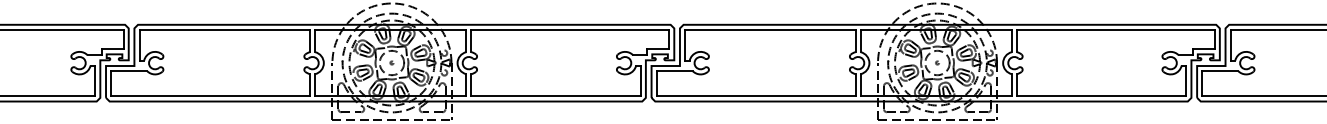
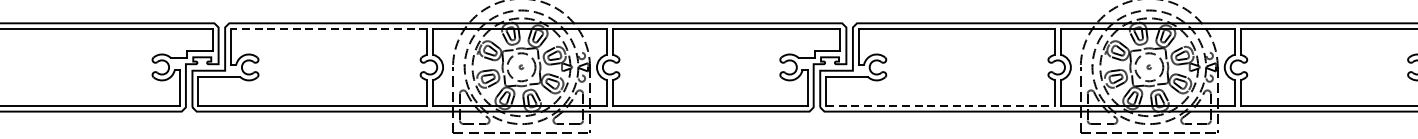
line: (224, 29) -> (328, 28), solid -> dashed
line: (756, 96) -> (940, 105), solid -> dashed

